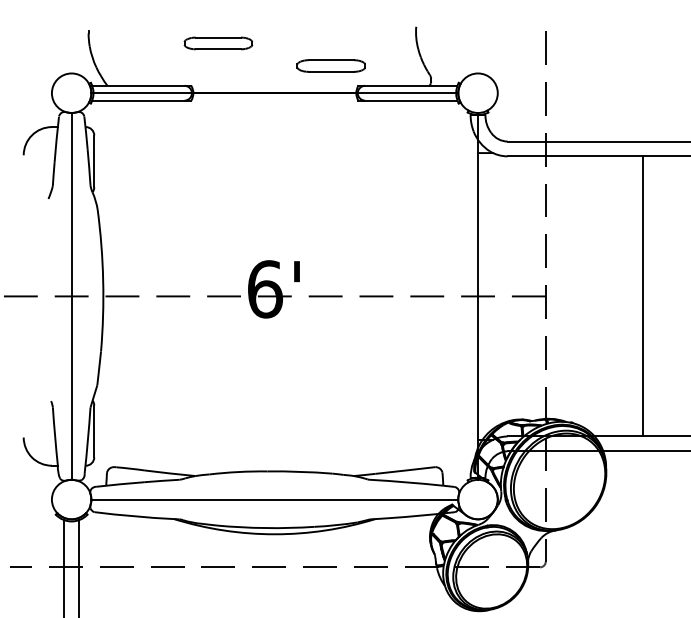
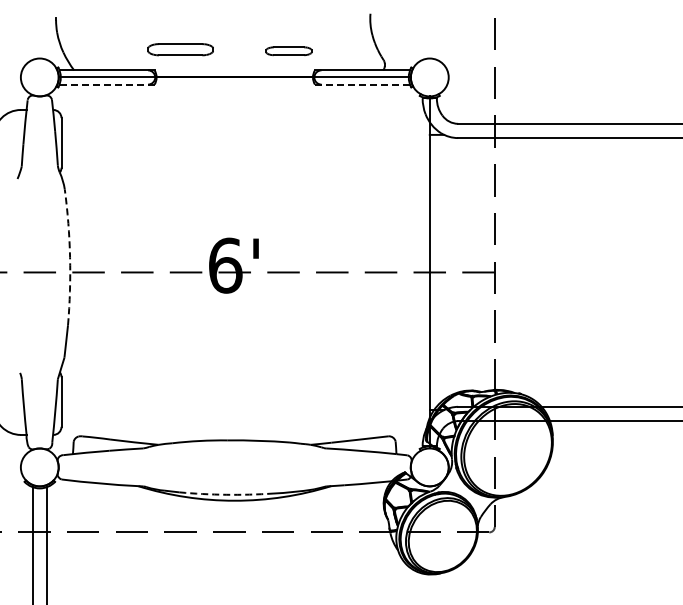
part: (218, 43) -> (180, 49), moved
part: (330, 65) -> (288, 50), size x0.7
line: (142, 100) -> (107, 84), solid -> dashed
line: (407, 100) -> (362, 84), solid -> dashed
arc: (103, 280) -> (70, 257), solid -> dashed
line: (71, 296) -> (39, 272), removed
line: (642, 296) -> (587, 272), removed
line: (274, 499) -> (234, 467), removed
arc: (266, 527) -> (226, 494), solid -> dashed

